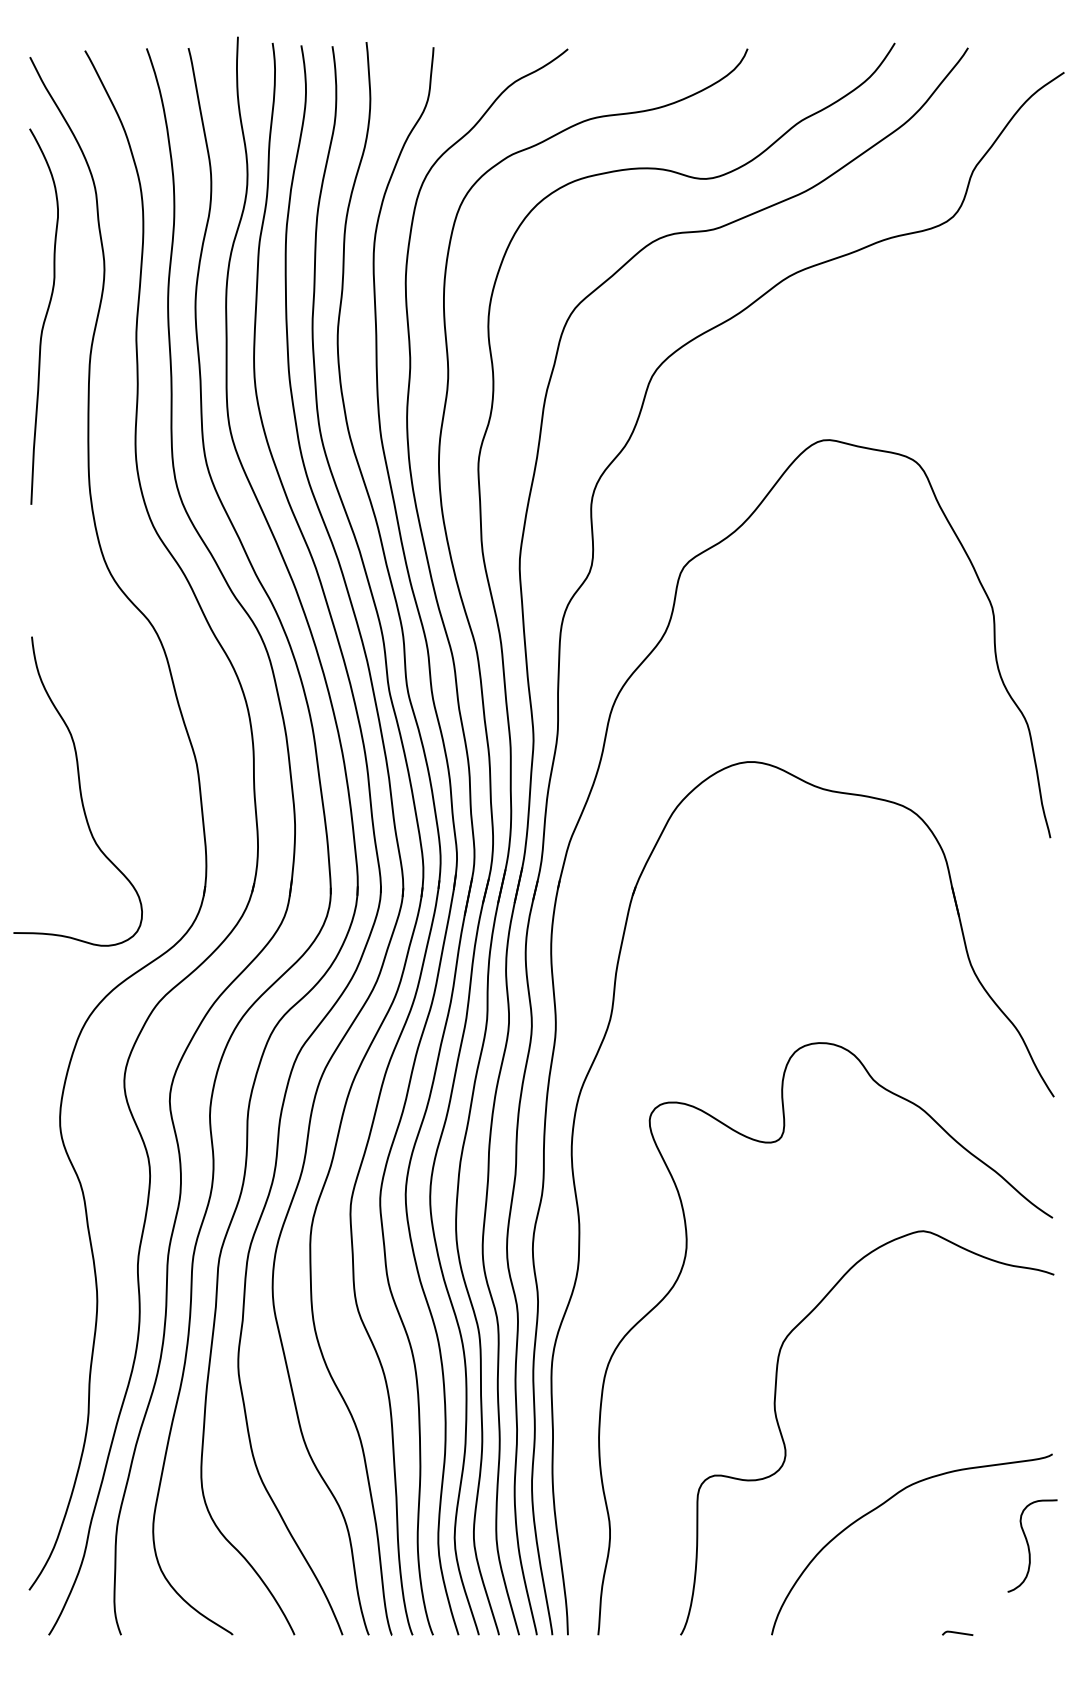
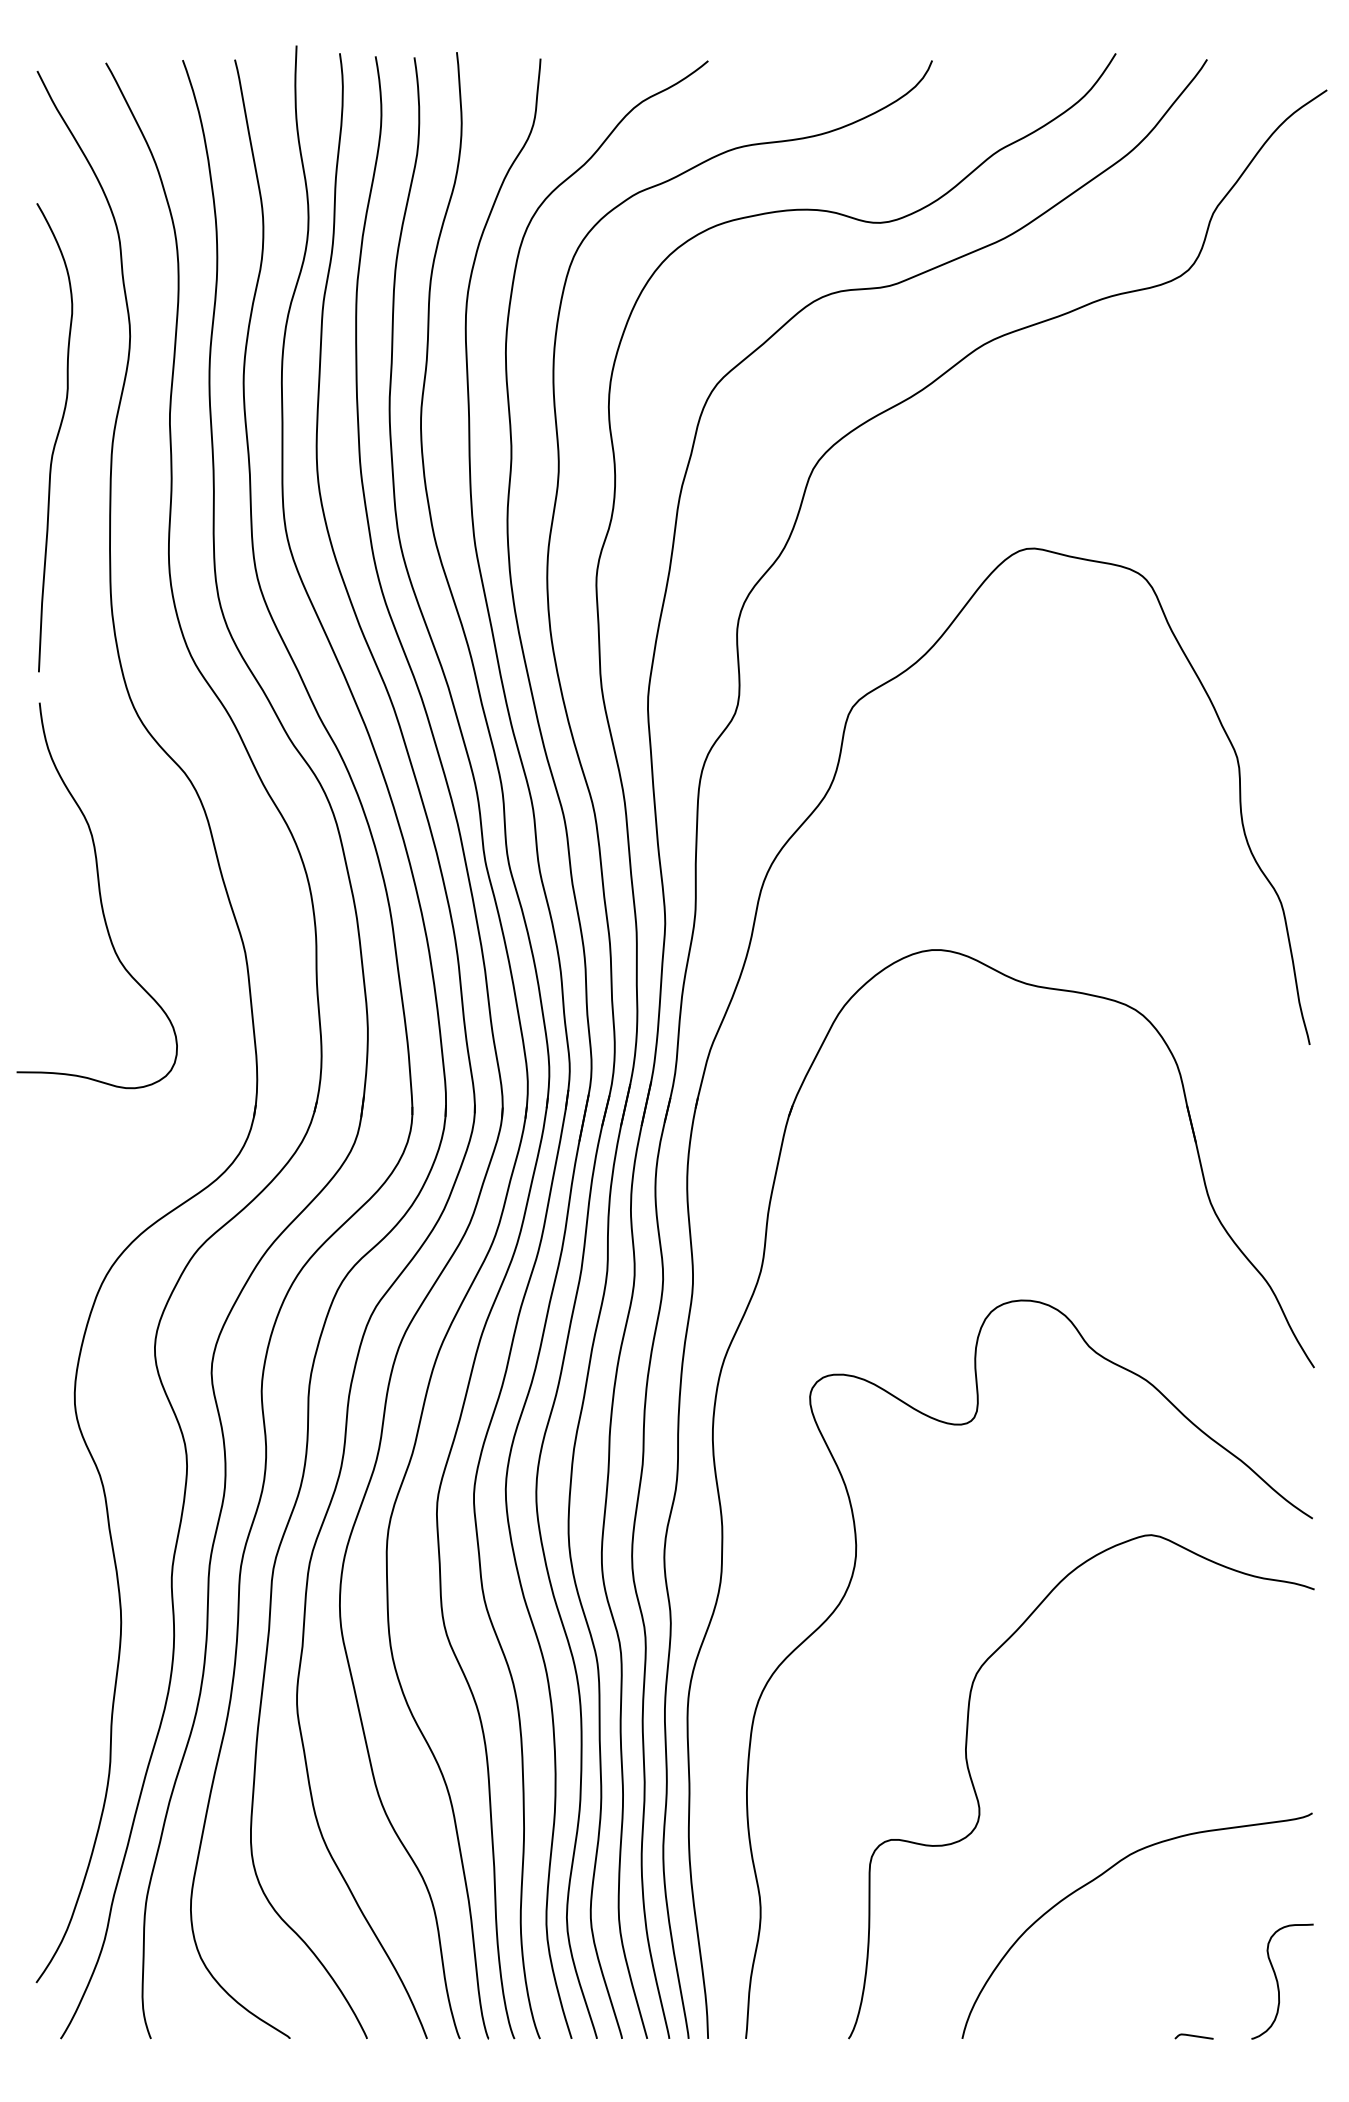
curve: (44, 317) -> (55, 438), moved
curve: (79, 791) -> (99, 895), moved
curve: (1029, 1545) -> (1278, 1981), moved

